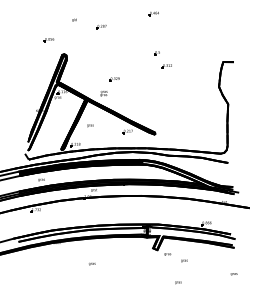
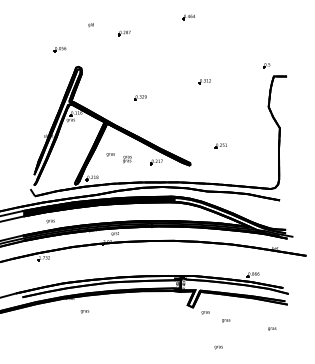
part: (157, 53) -> (266, 65), moved
text: (104, 93) -> (127, 159), moved
part: (179, 118) -> (220, 145), added
text: (91, 264) -> (84, 311), moved
text: (234, 273) -> (272, 328), moved

